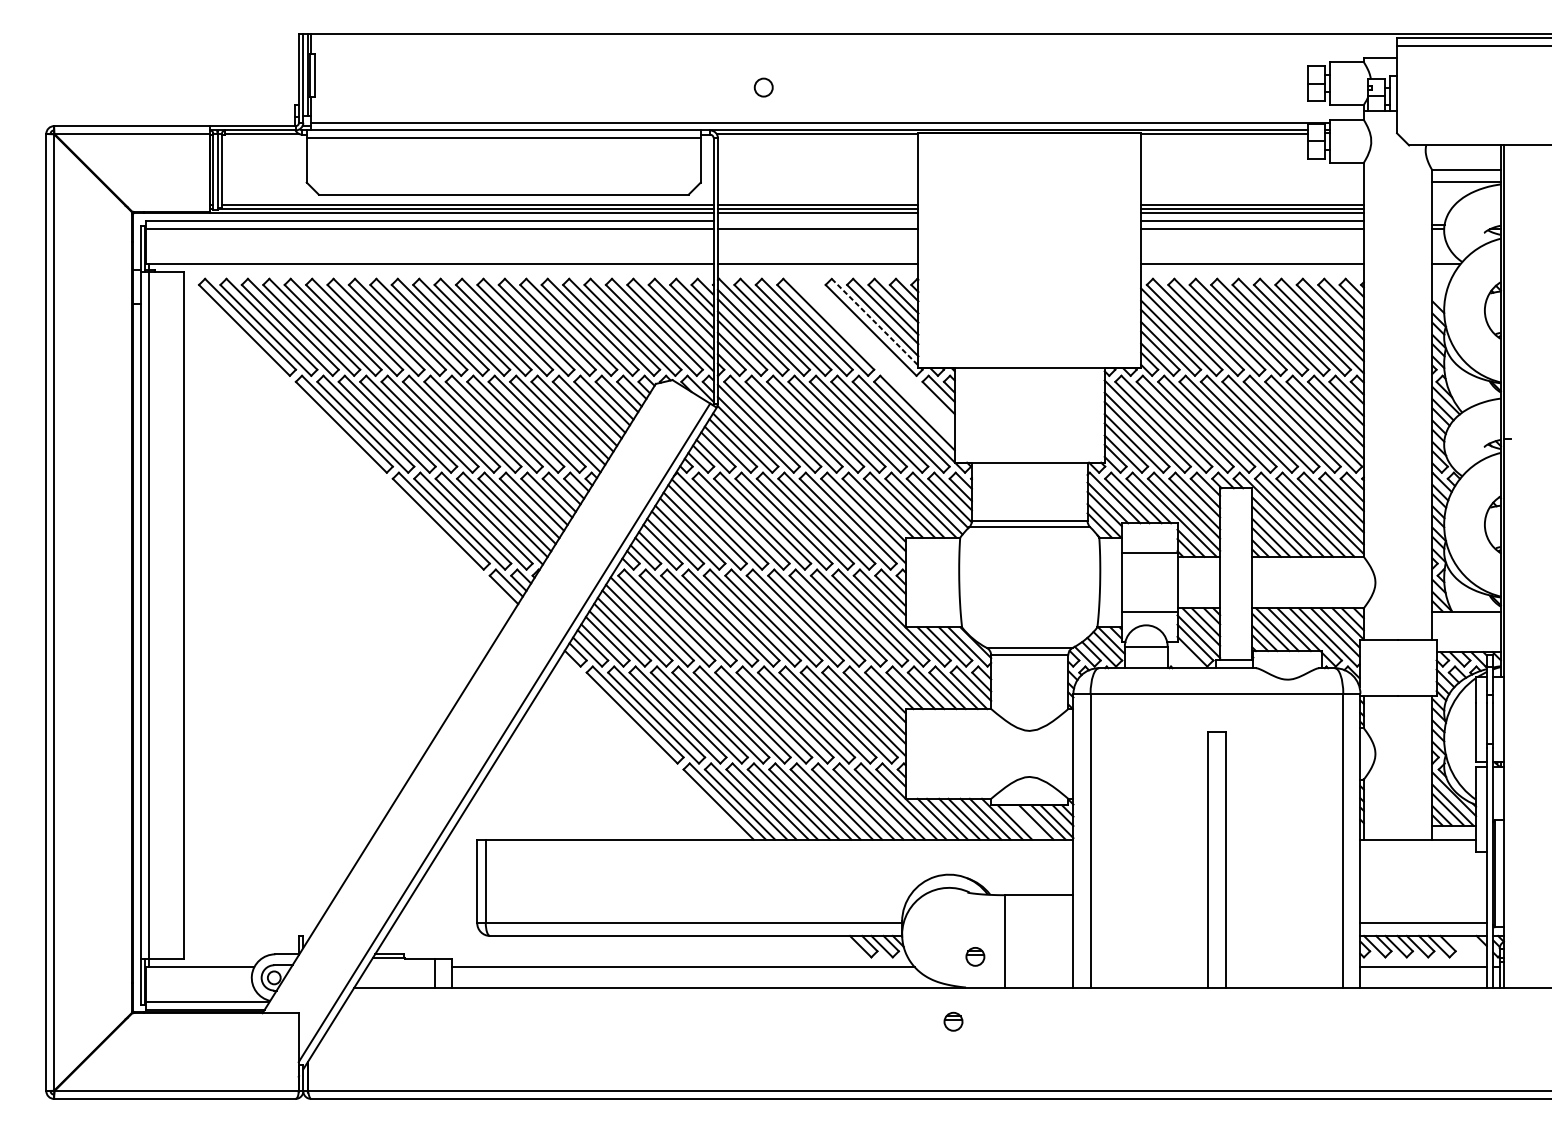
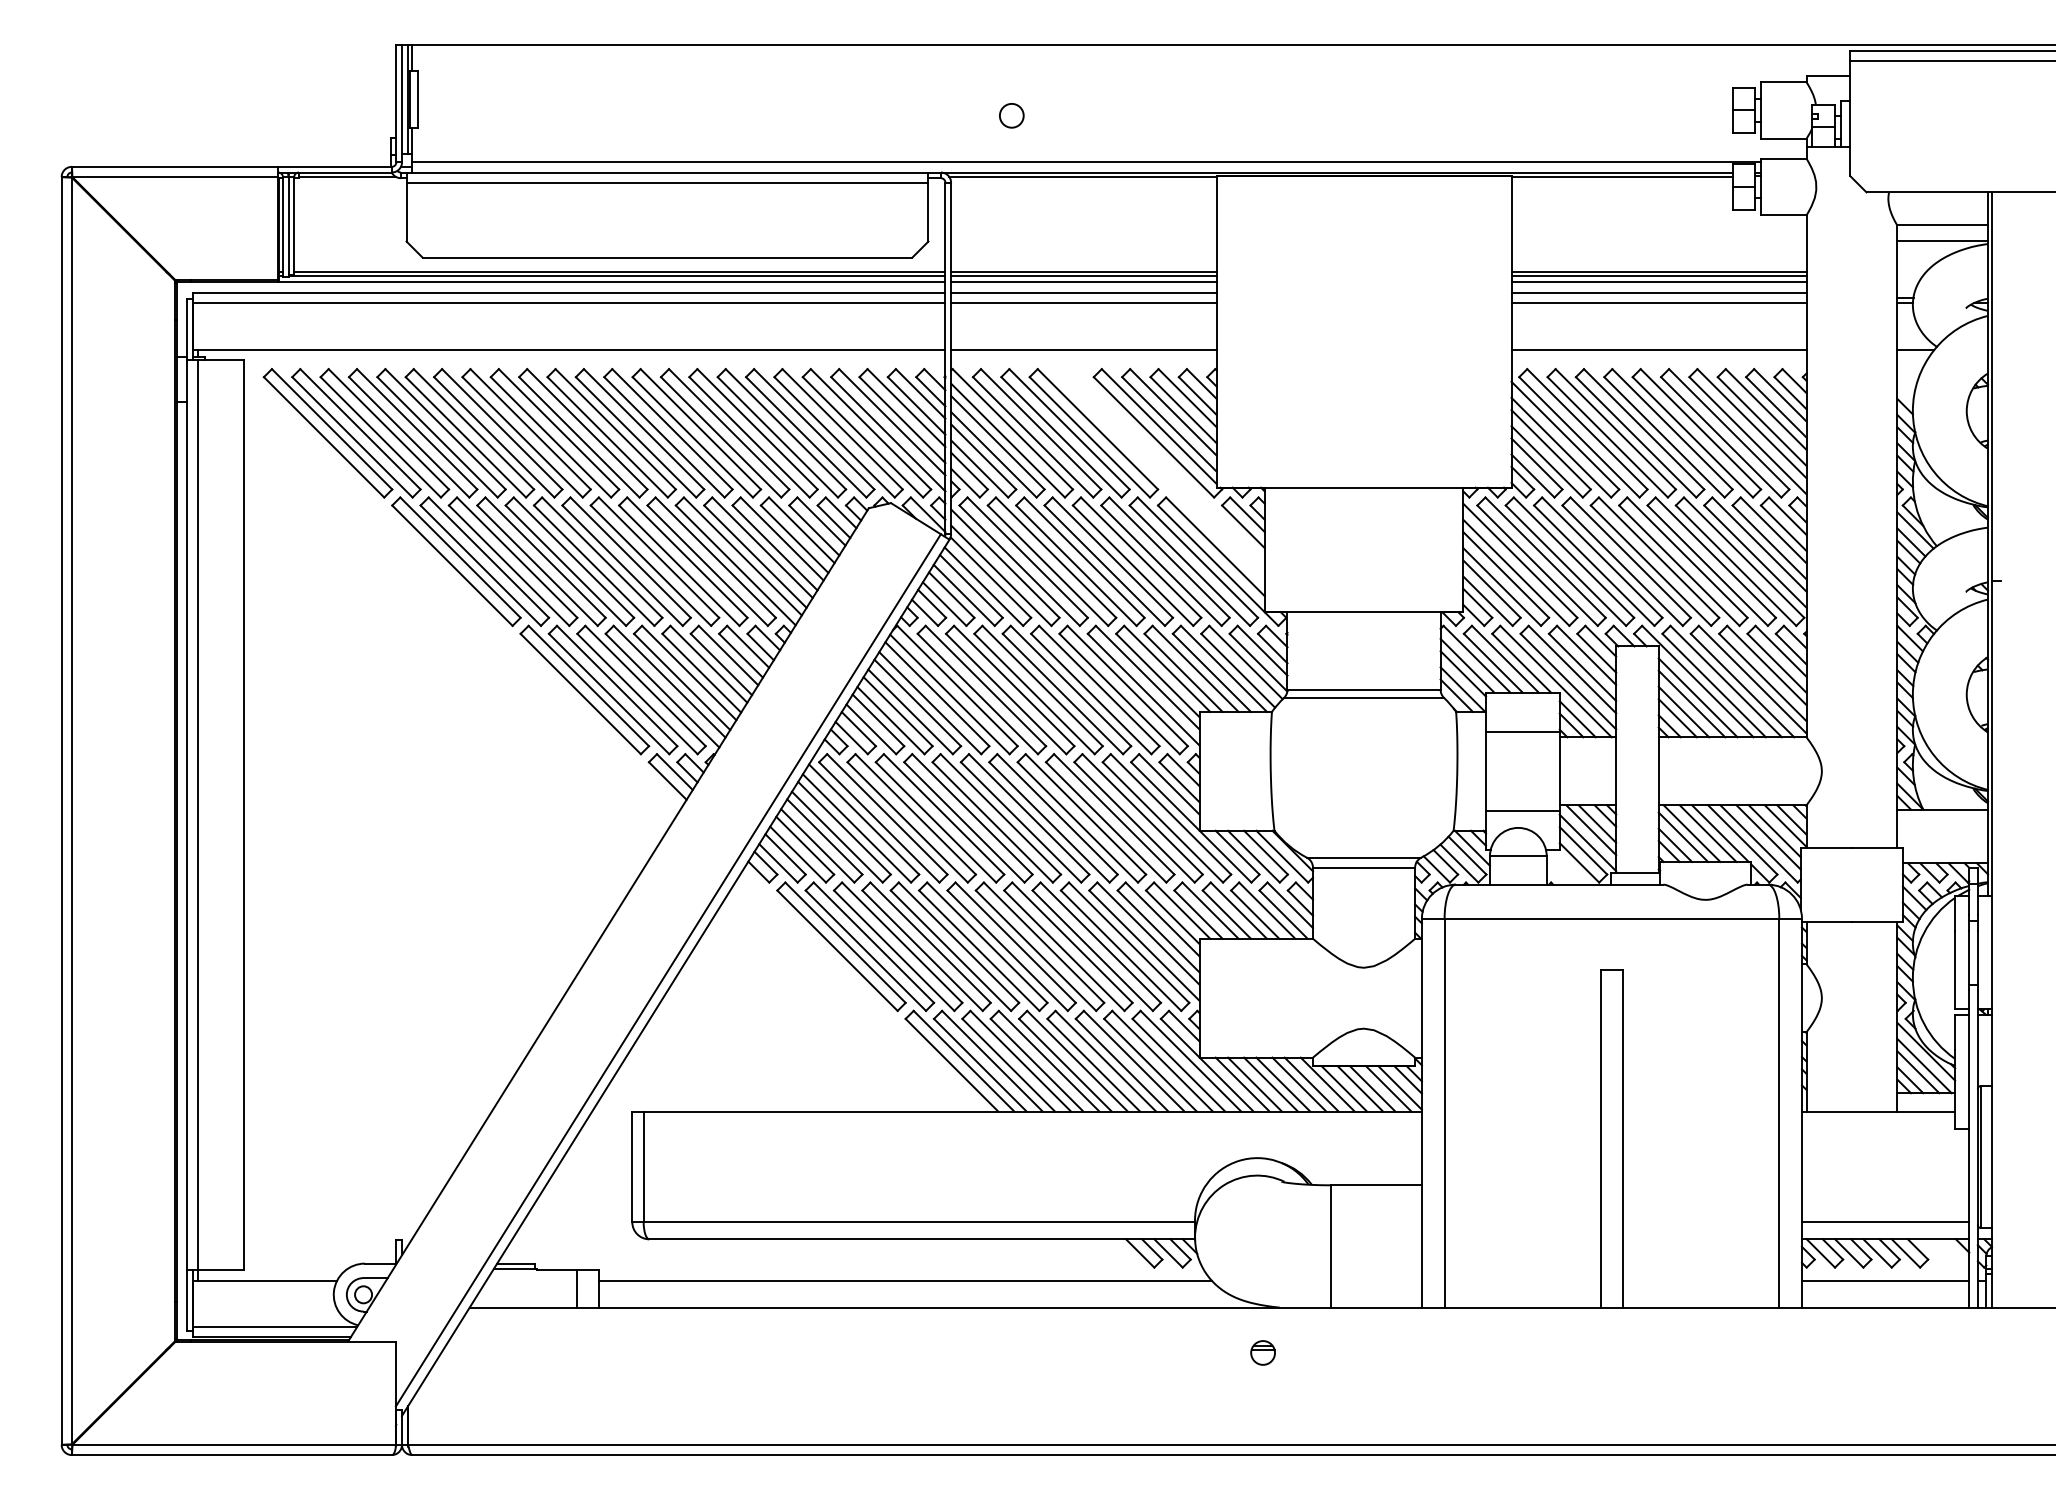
line: (817, 221) -> (1083, 293), added
line: (875, 322) -> (1159, 426), dashed -> solid
line: (1027, 822) -> (1360, 1088), added
part: (974, 956) -> (1291, 1266), removed

